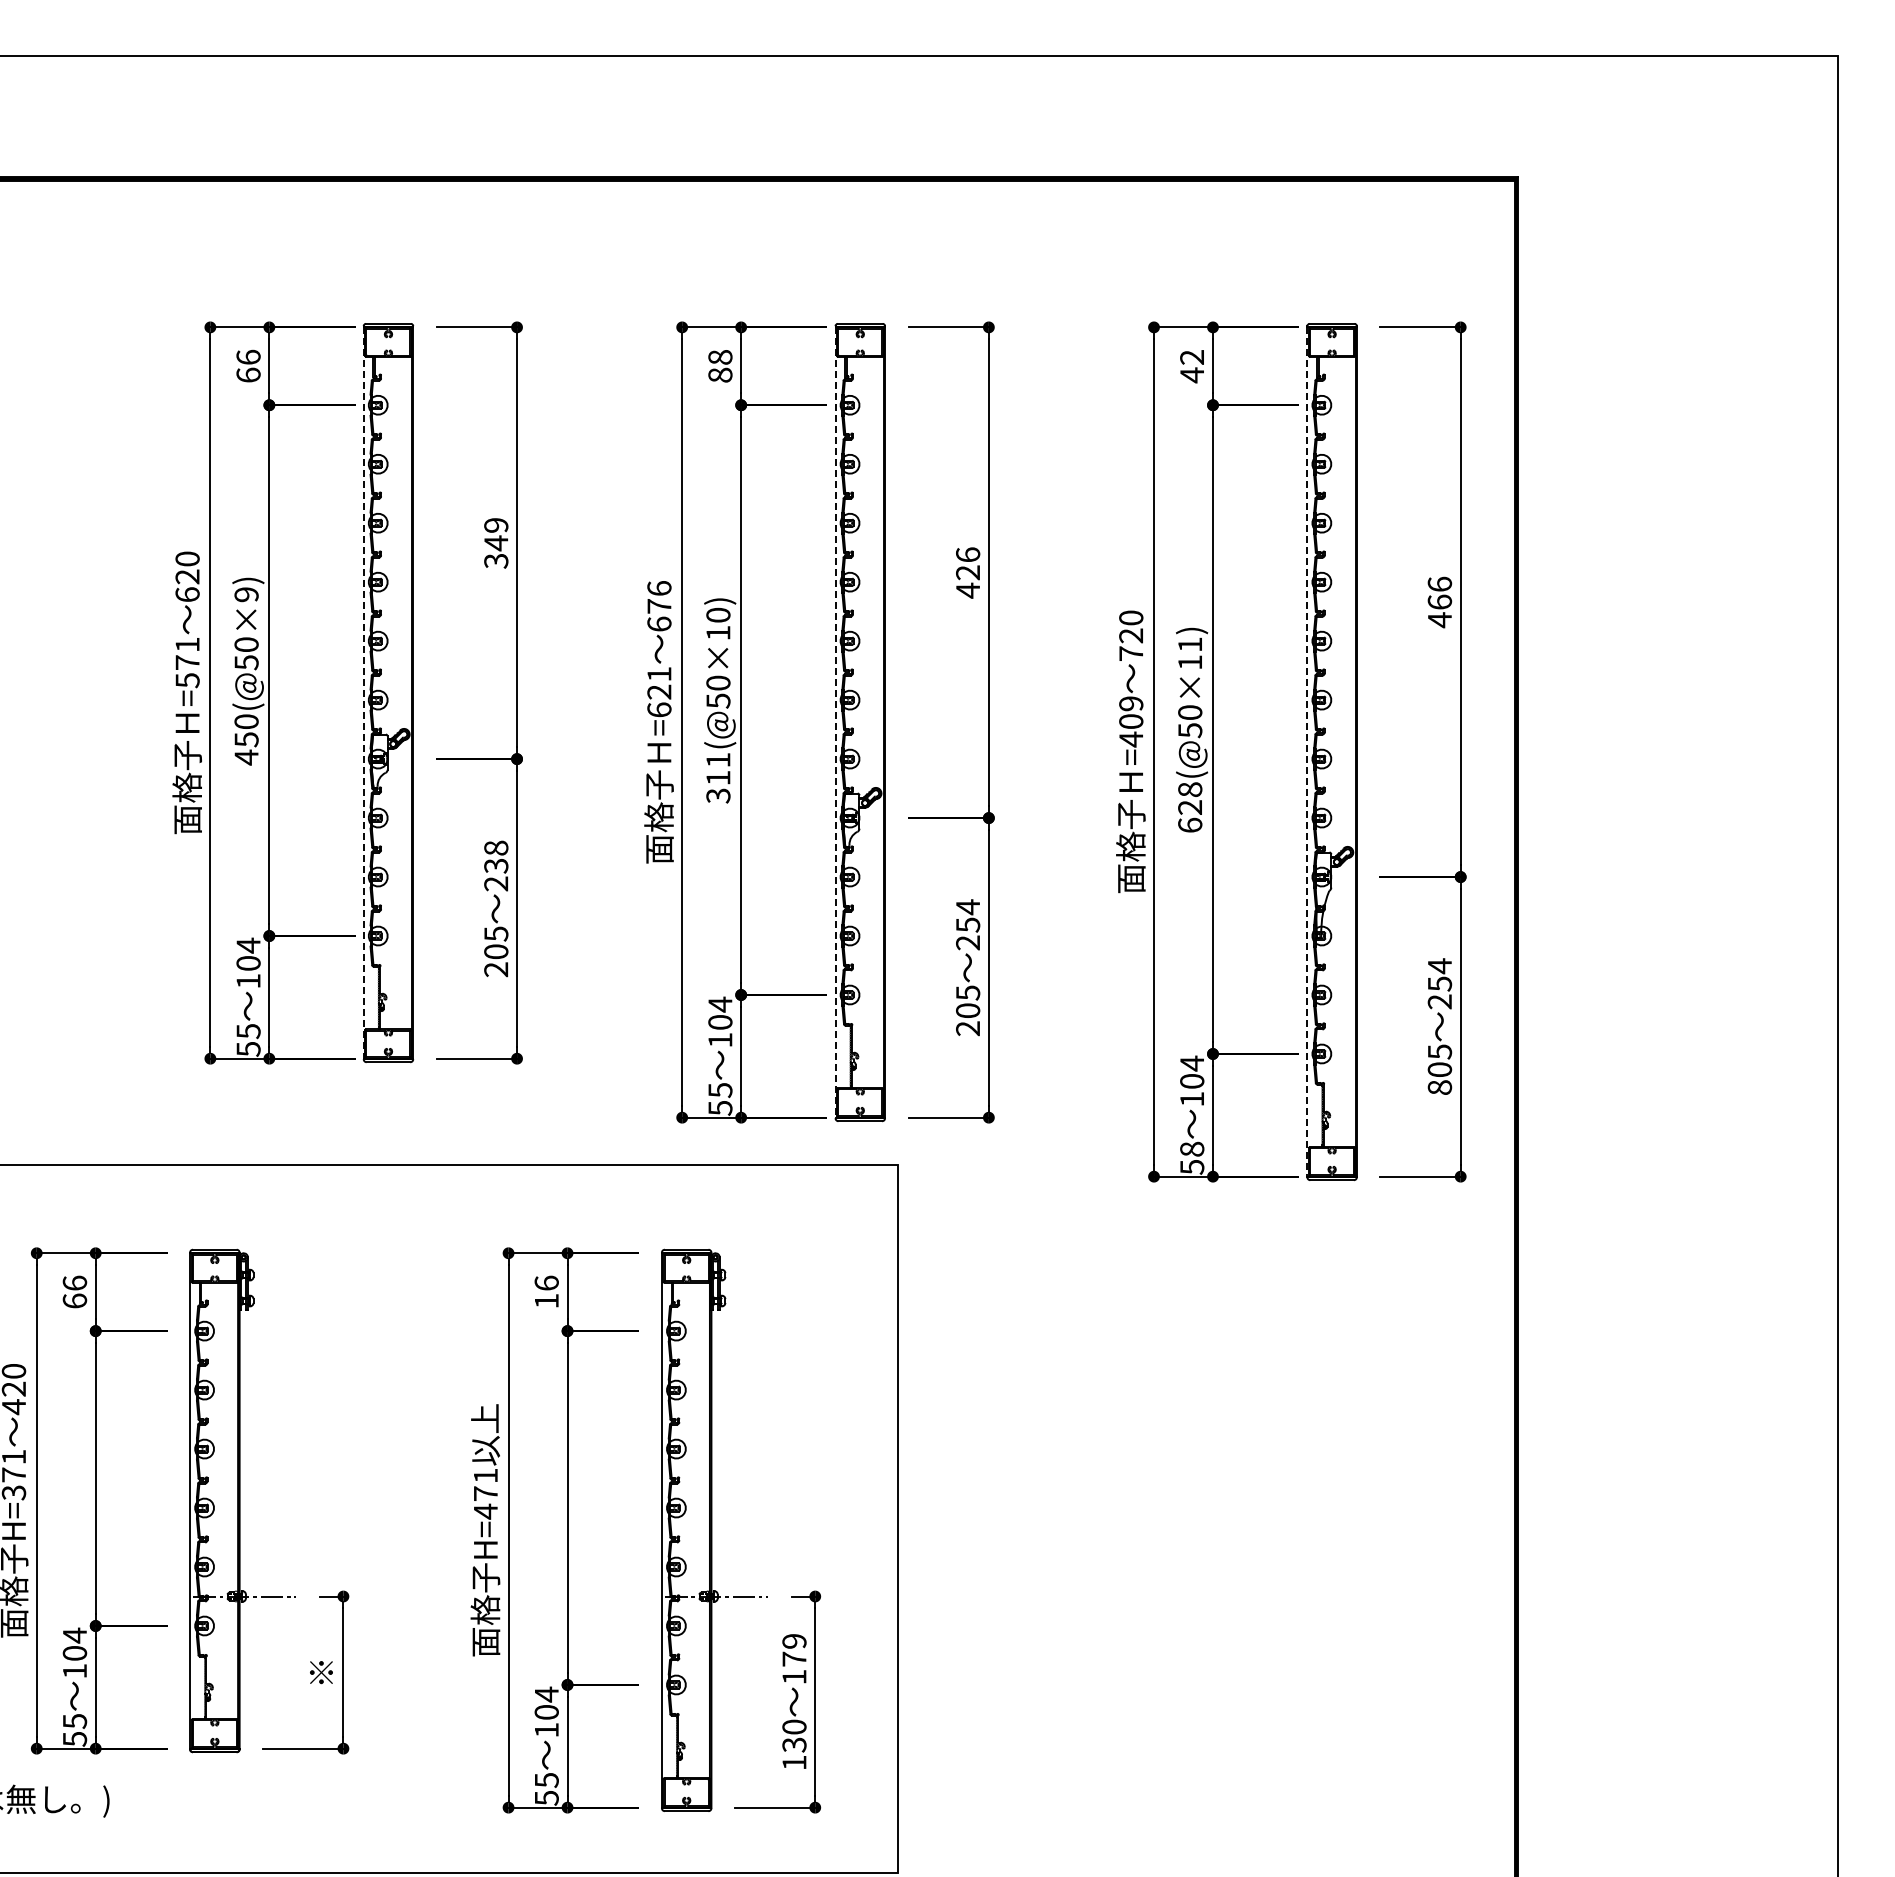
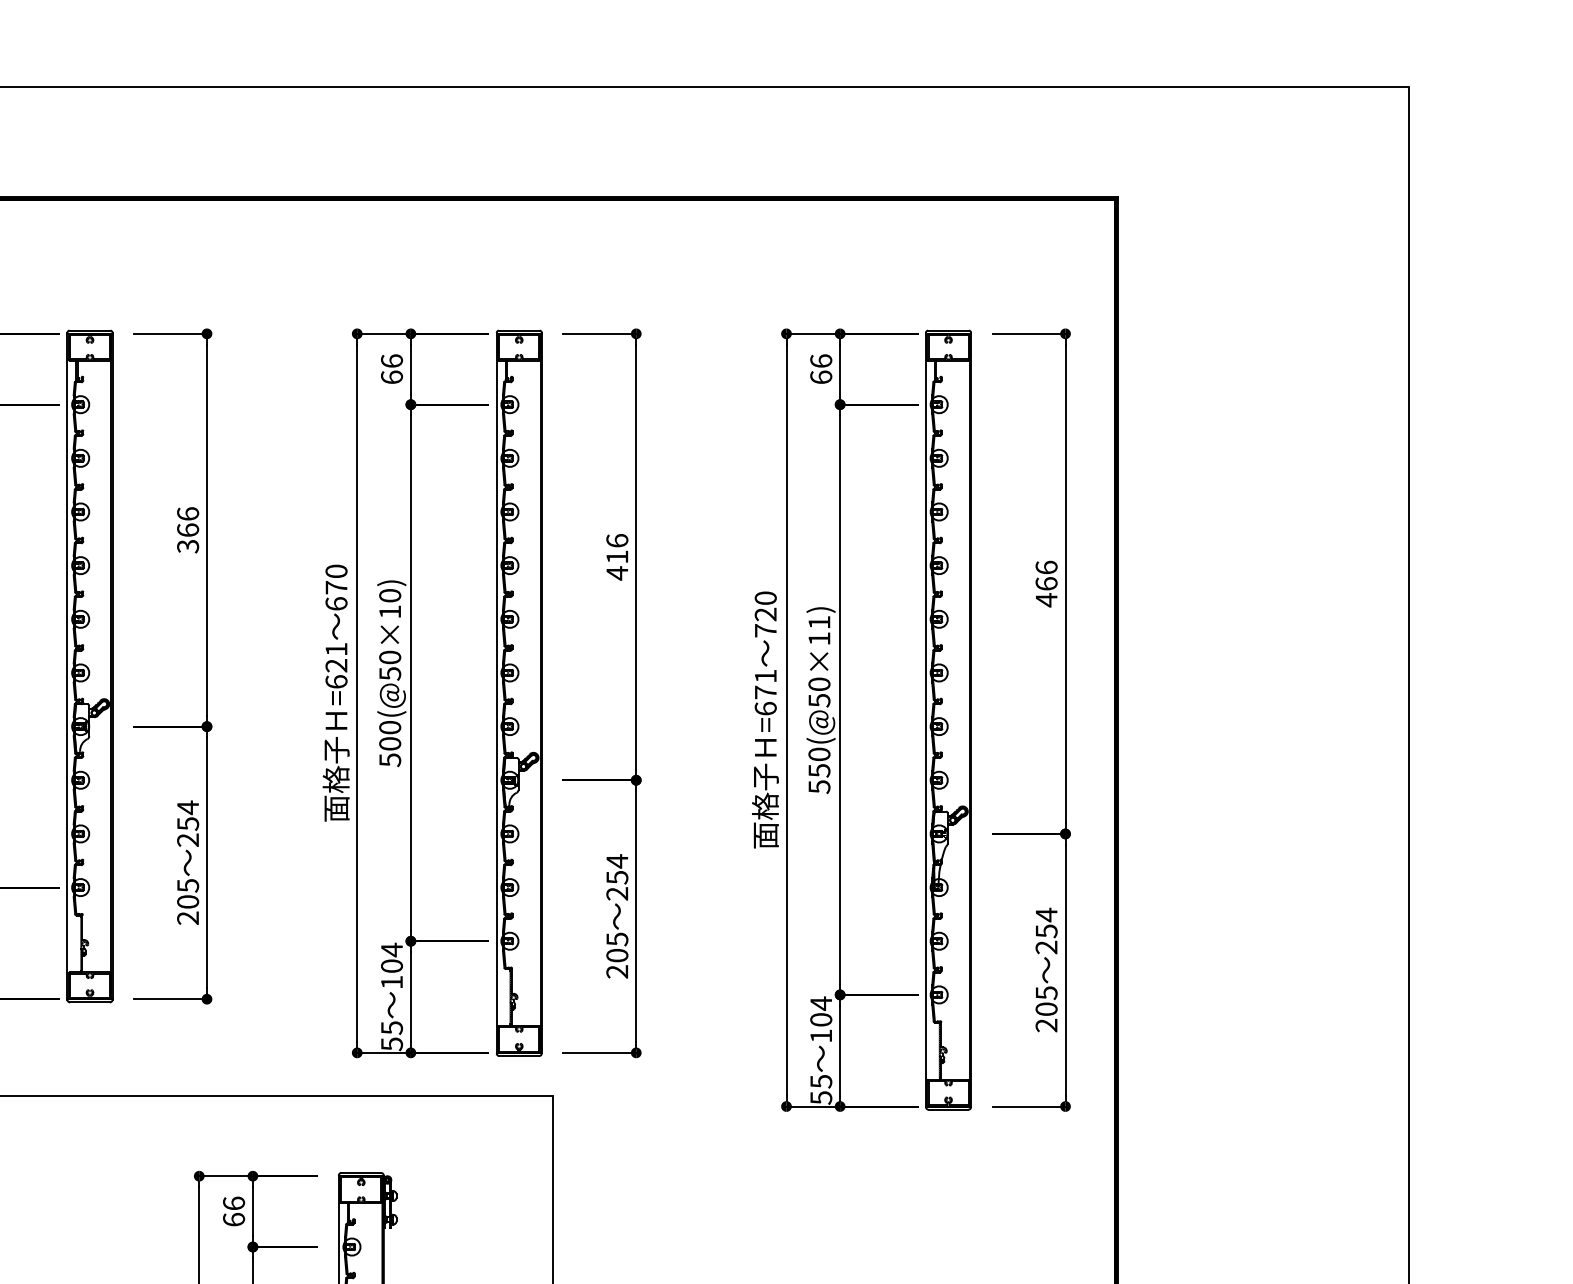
text: (720, 365) -> (392, 368), 88 -> 66
text: (1192, 366) -> (821, 369), 42 -> 66
text: (496, 534) -> (188, 522), 349 -> 366
text: (967, 572) -> (616, 556), 426 -> 416
text: (659, 588) -> (336, 571), 676 -> 670
line: (363, 693) -> (67, 666), dashed -> solid
text: (1131, 721) -> (766, 692), =409 -> =671
line: (835, 723) -> (496, 694), dashed -> solid
line: (1307, 752) -> (926, 720), dashed -> solid
text: (718, 777) -> (390, 743), 311(@50×10) -> 500(@50×10)
text: (1190, 807) -> (819, 770), 628(@50×11) -> 550(@50×11)
text: (496, 856) -> (188, 815), 238 -> 254
text: (1439, 1087) -> (1046, 1025), 805 -> 205
text: (1192, 1149) -> (821, 1081), 58 -> 55
text: (546, 1300) -> (233, 1219), 16 -> 66

